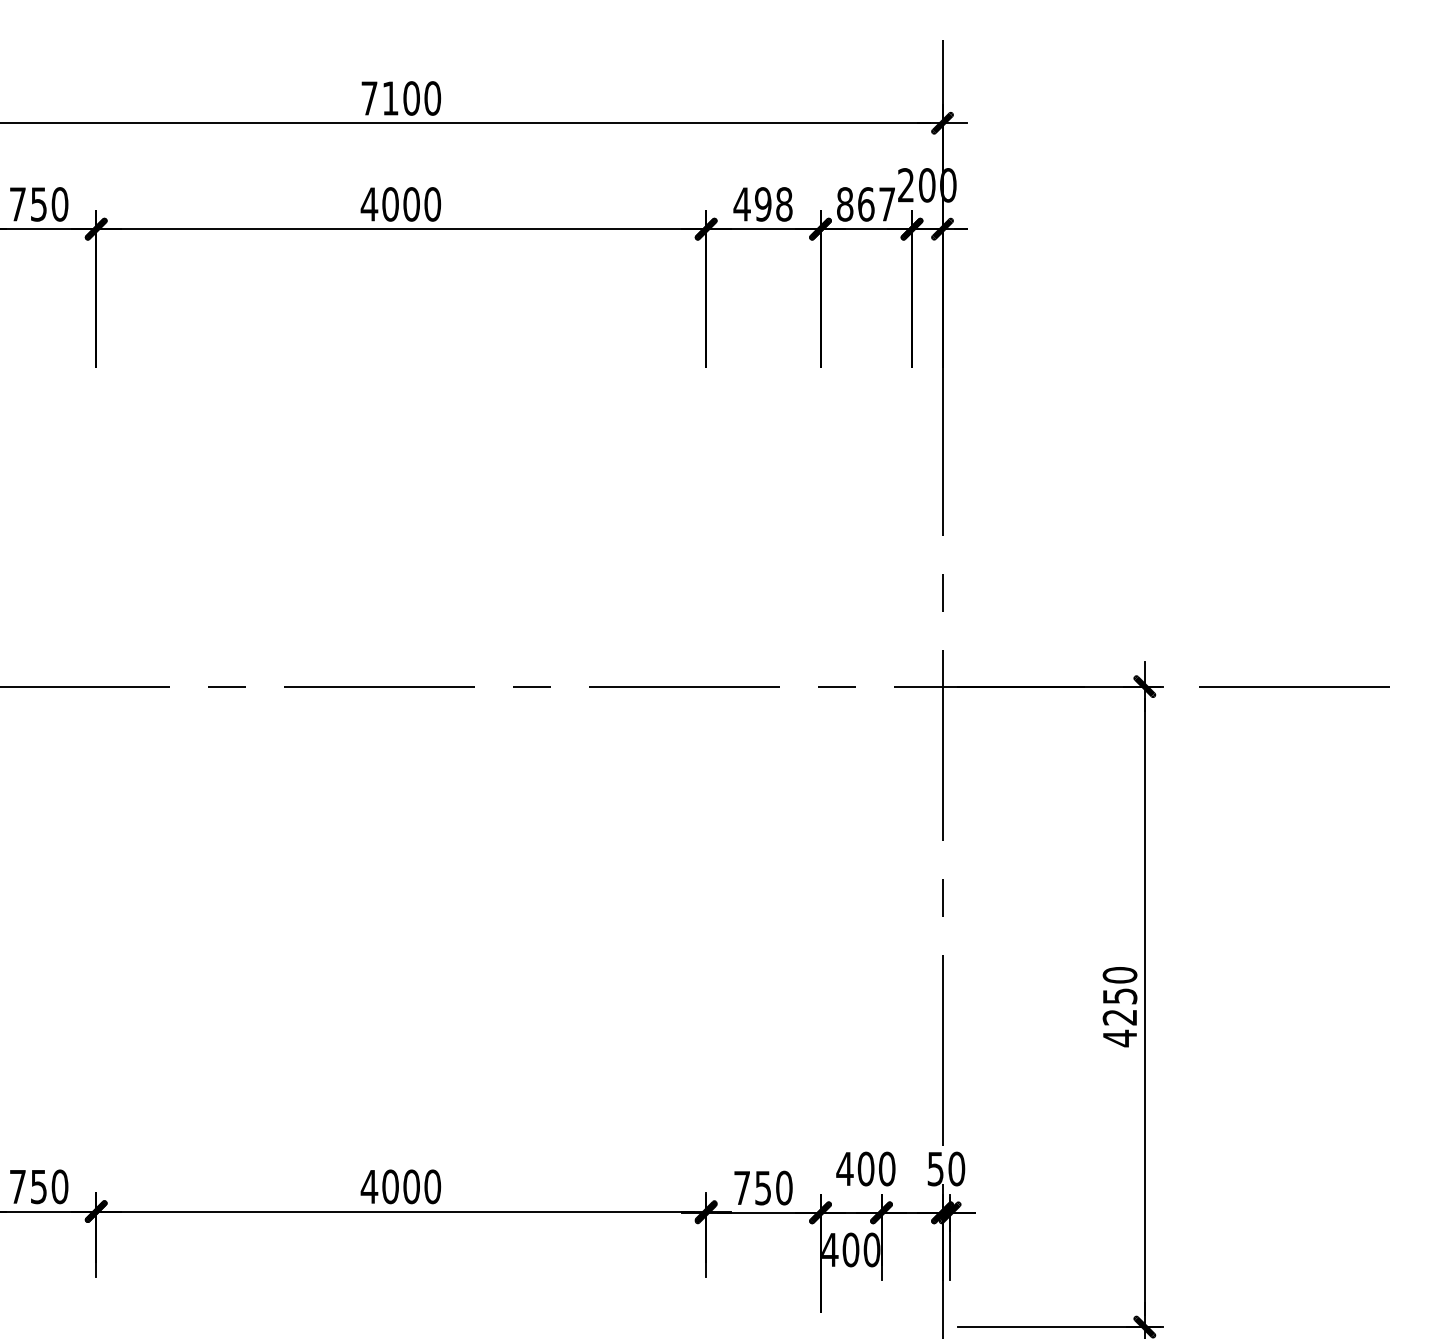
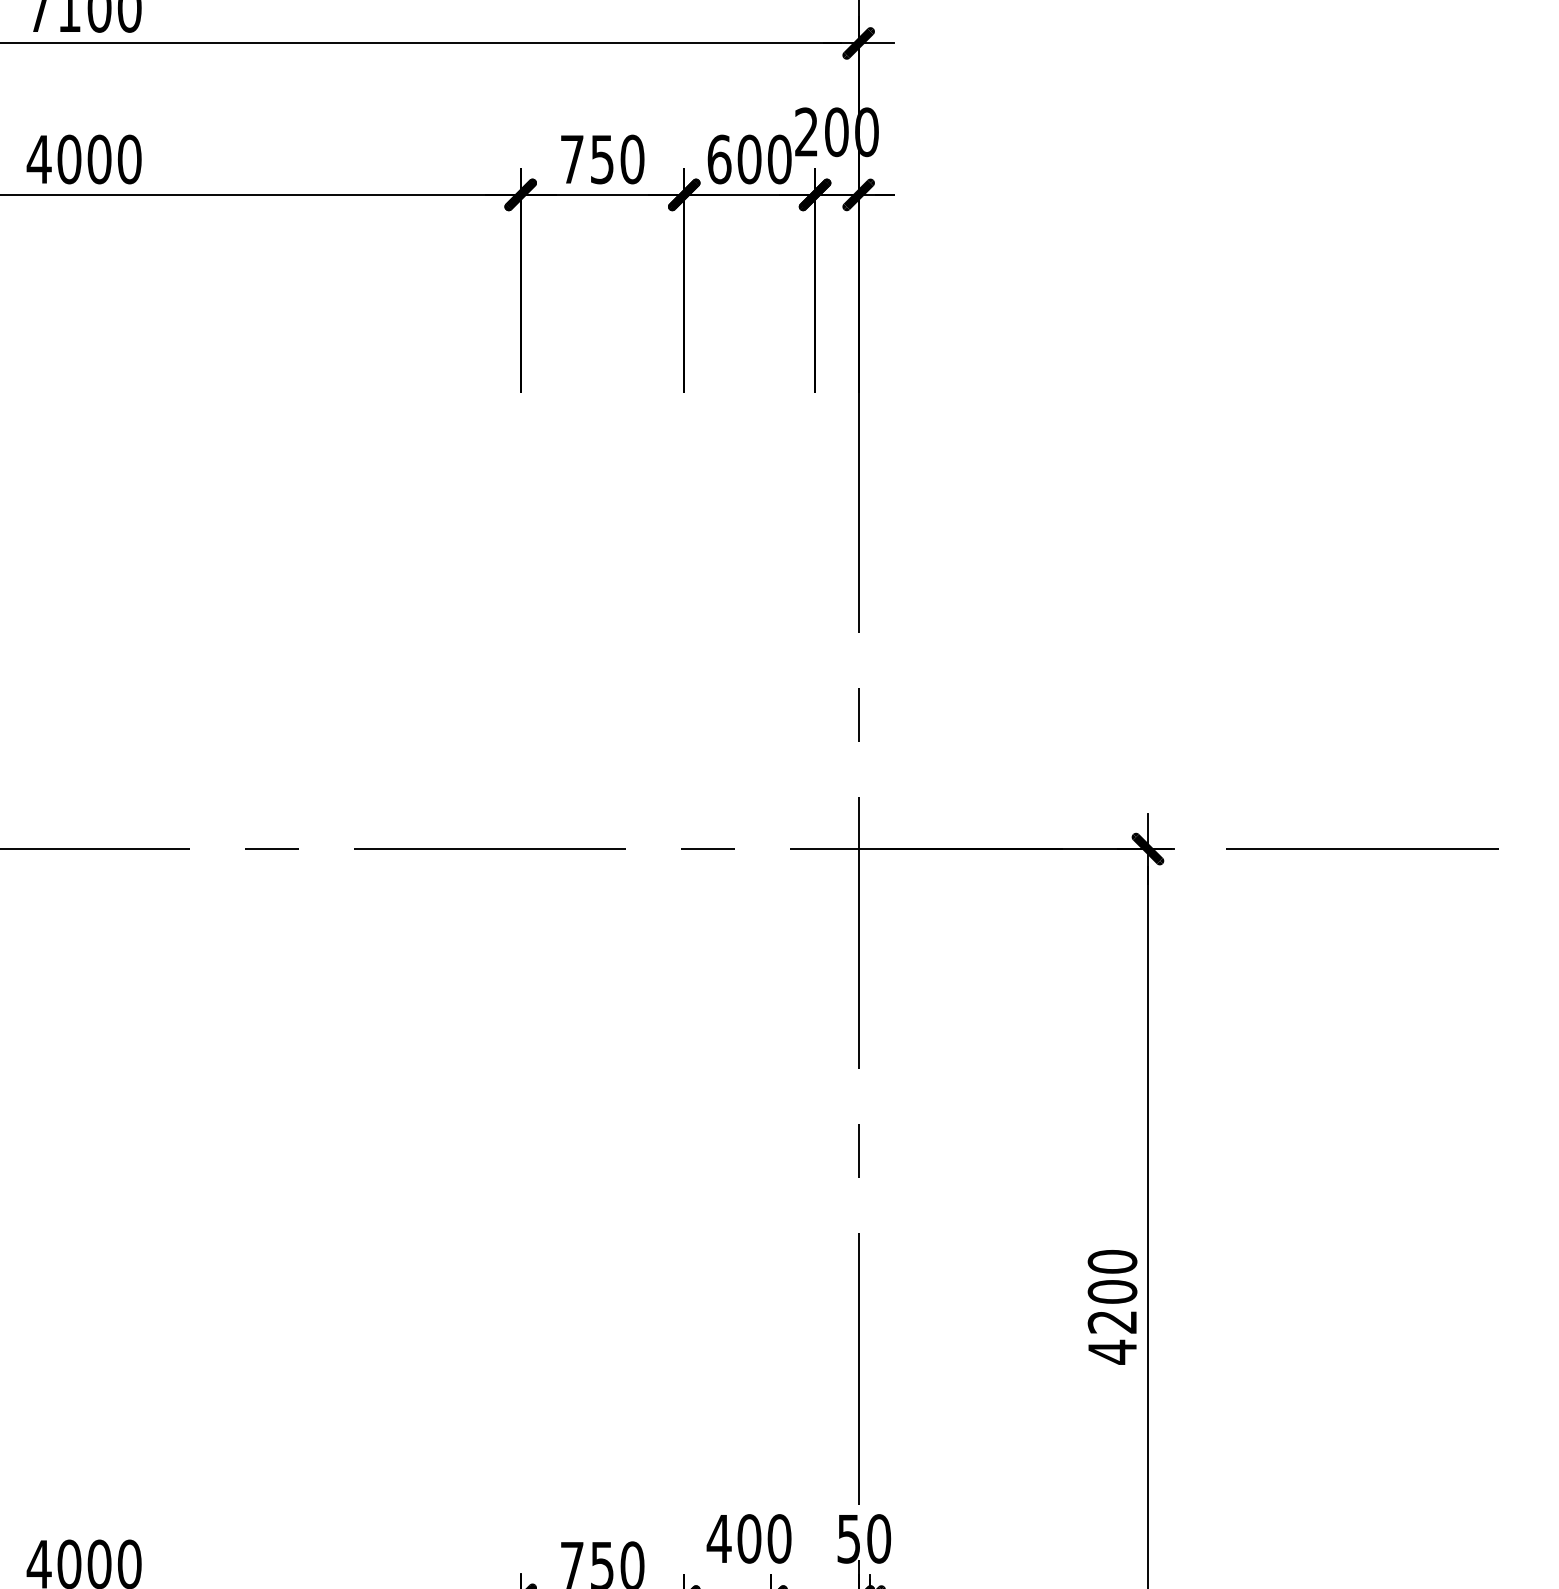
text: (762, 204) -> (601, 159), 498 -> 750
text: (866, 204) -> (749, 159), 867 -> 600
text: (1119, 996) -> (1111, 1292), 4250 -> 4200

